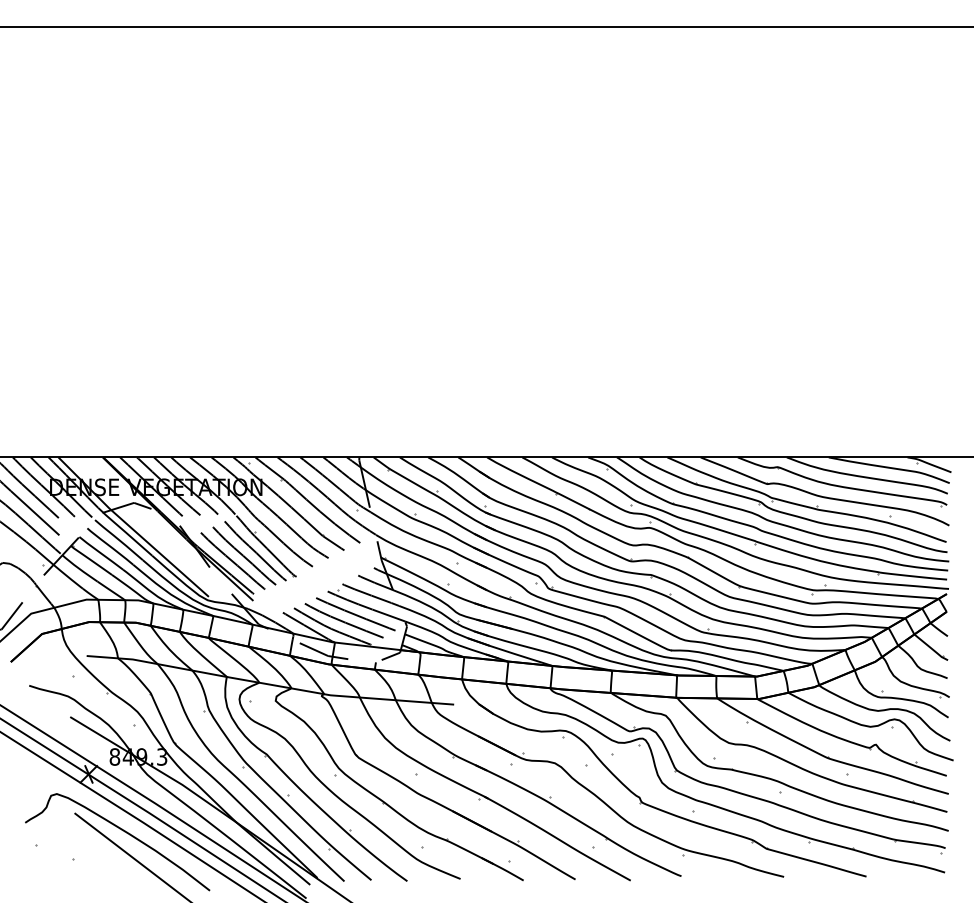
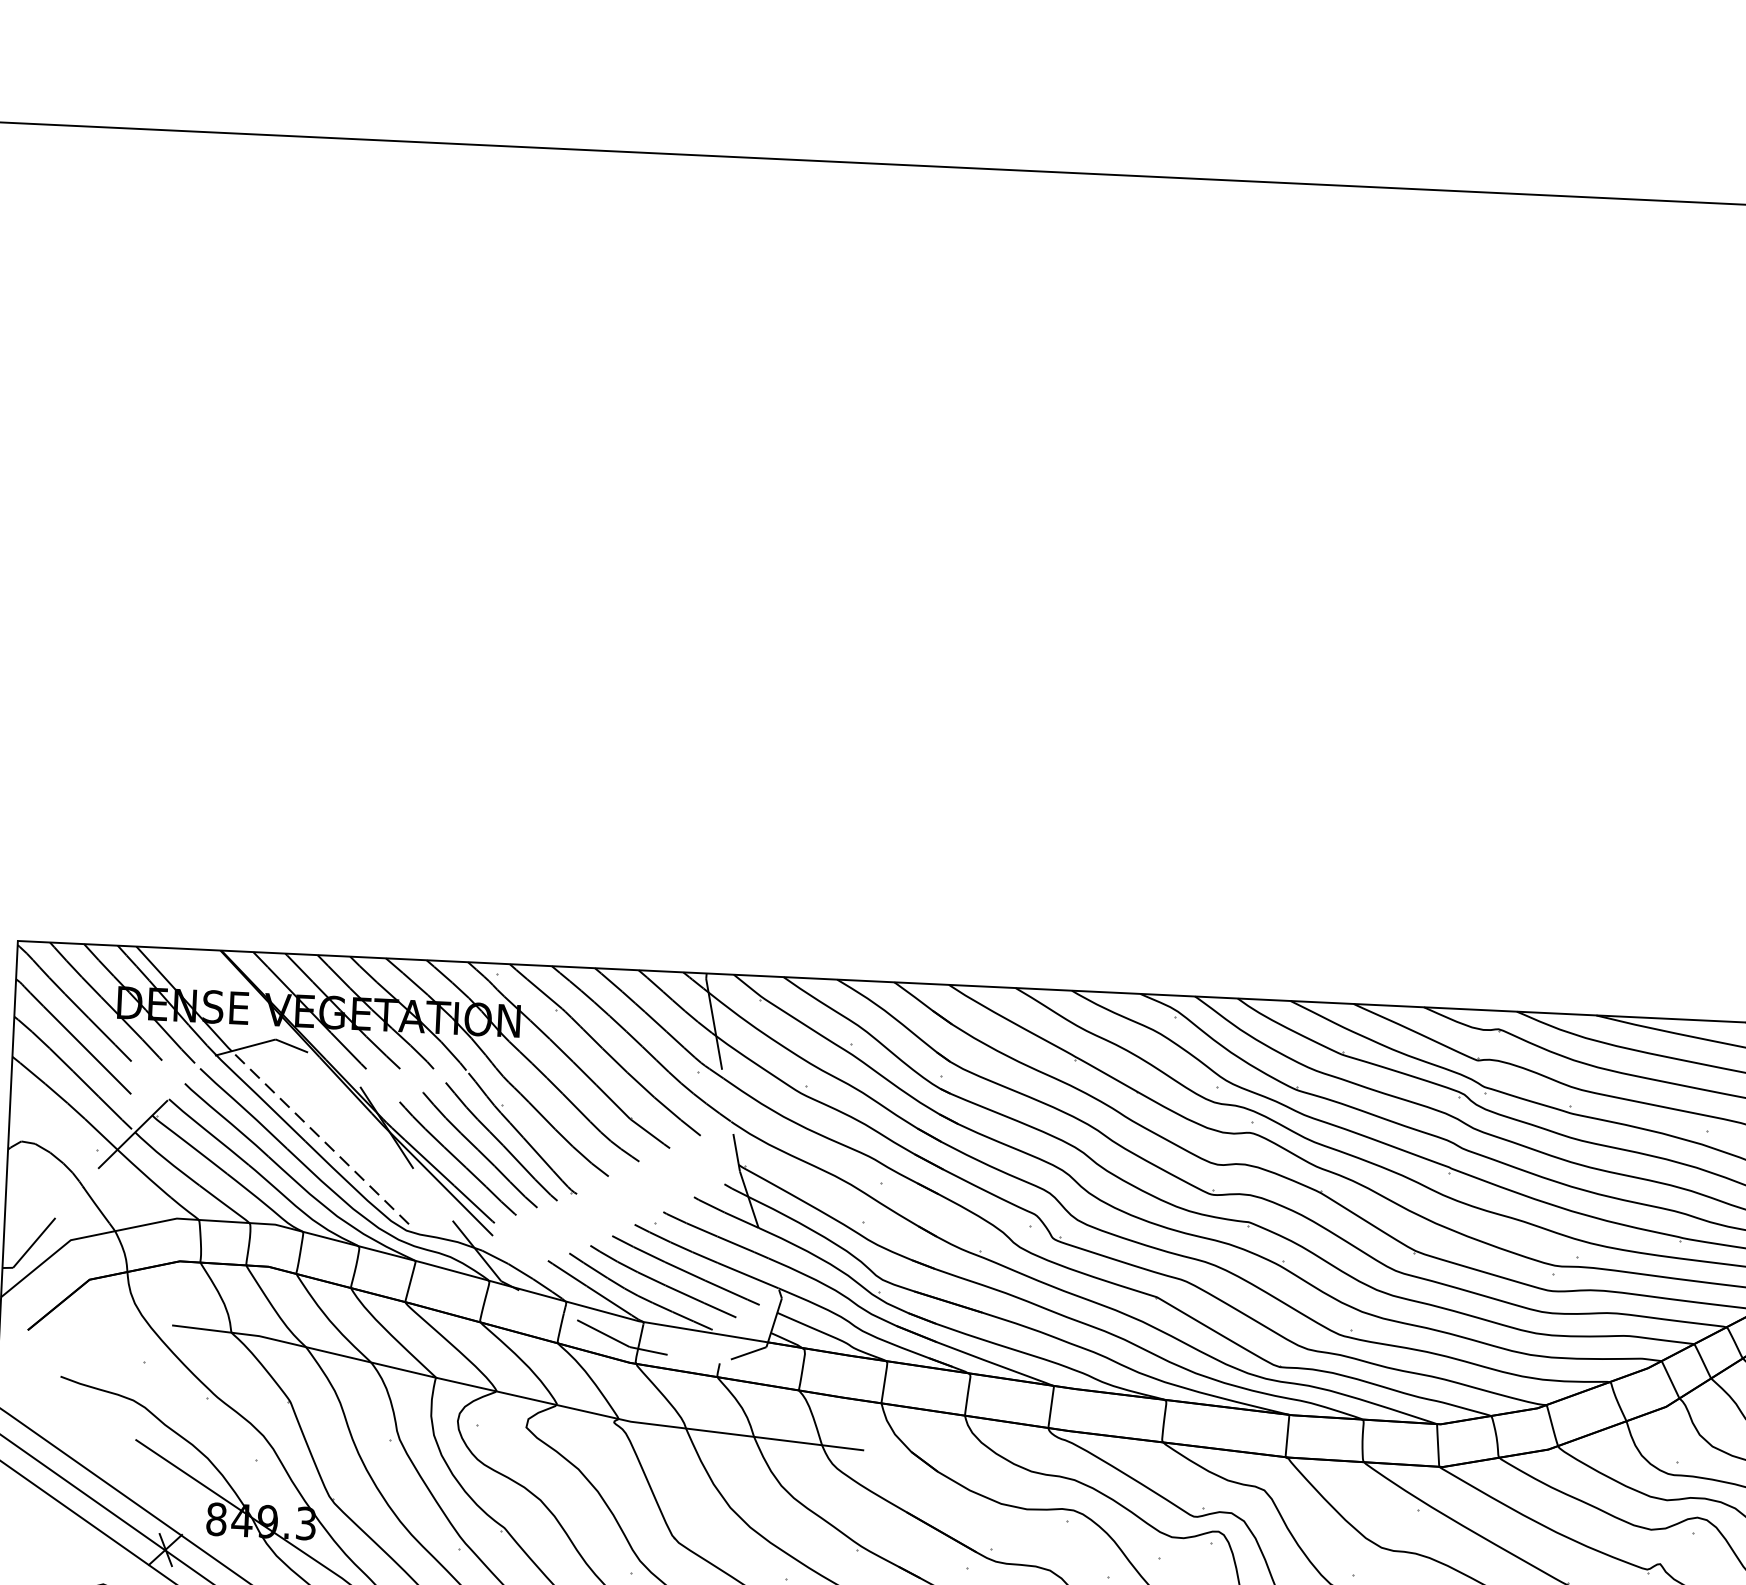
line: (159, 553) -> (319, 1137), solid -> dashed

